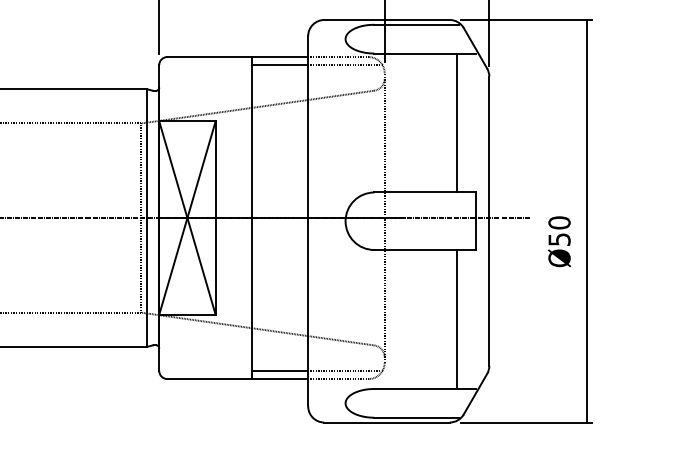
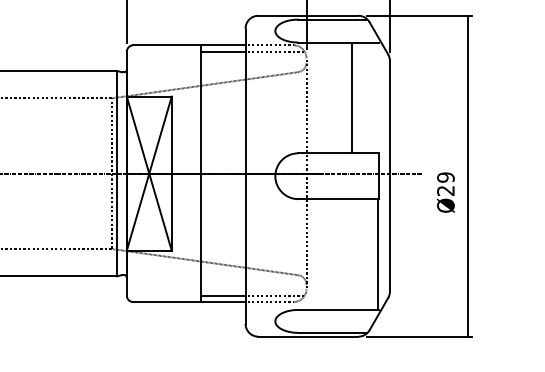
line: (456, 122) -> (351, 97), moved
text: (559, 230) -> (445, 183), Ø50 -> Ø29
line: (456, 319) -> (377, 254), moved

